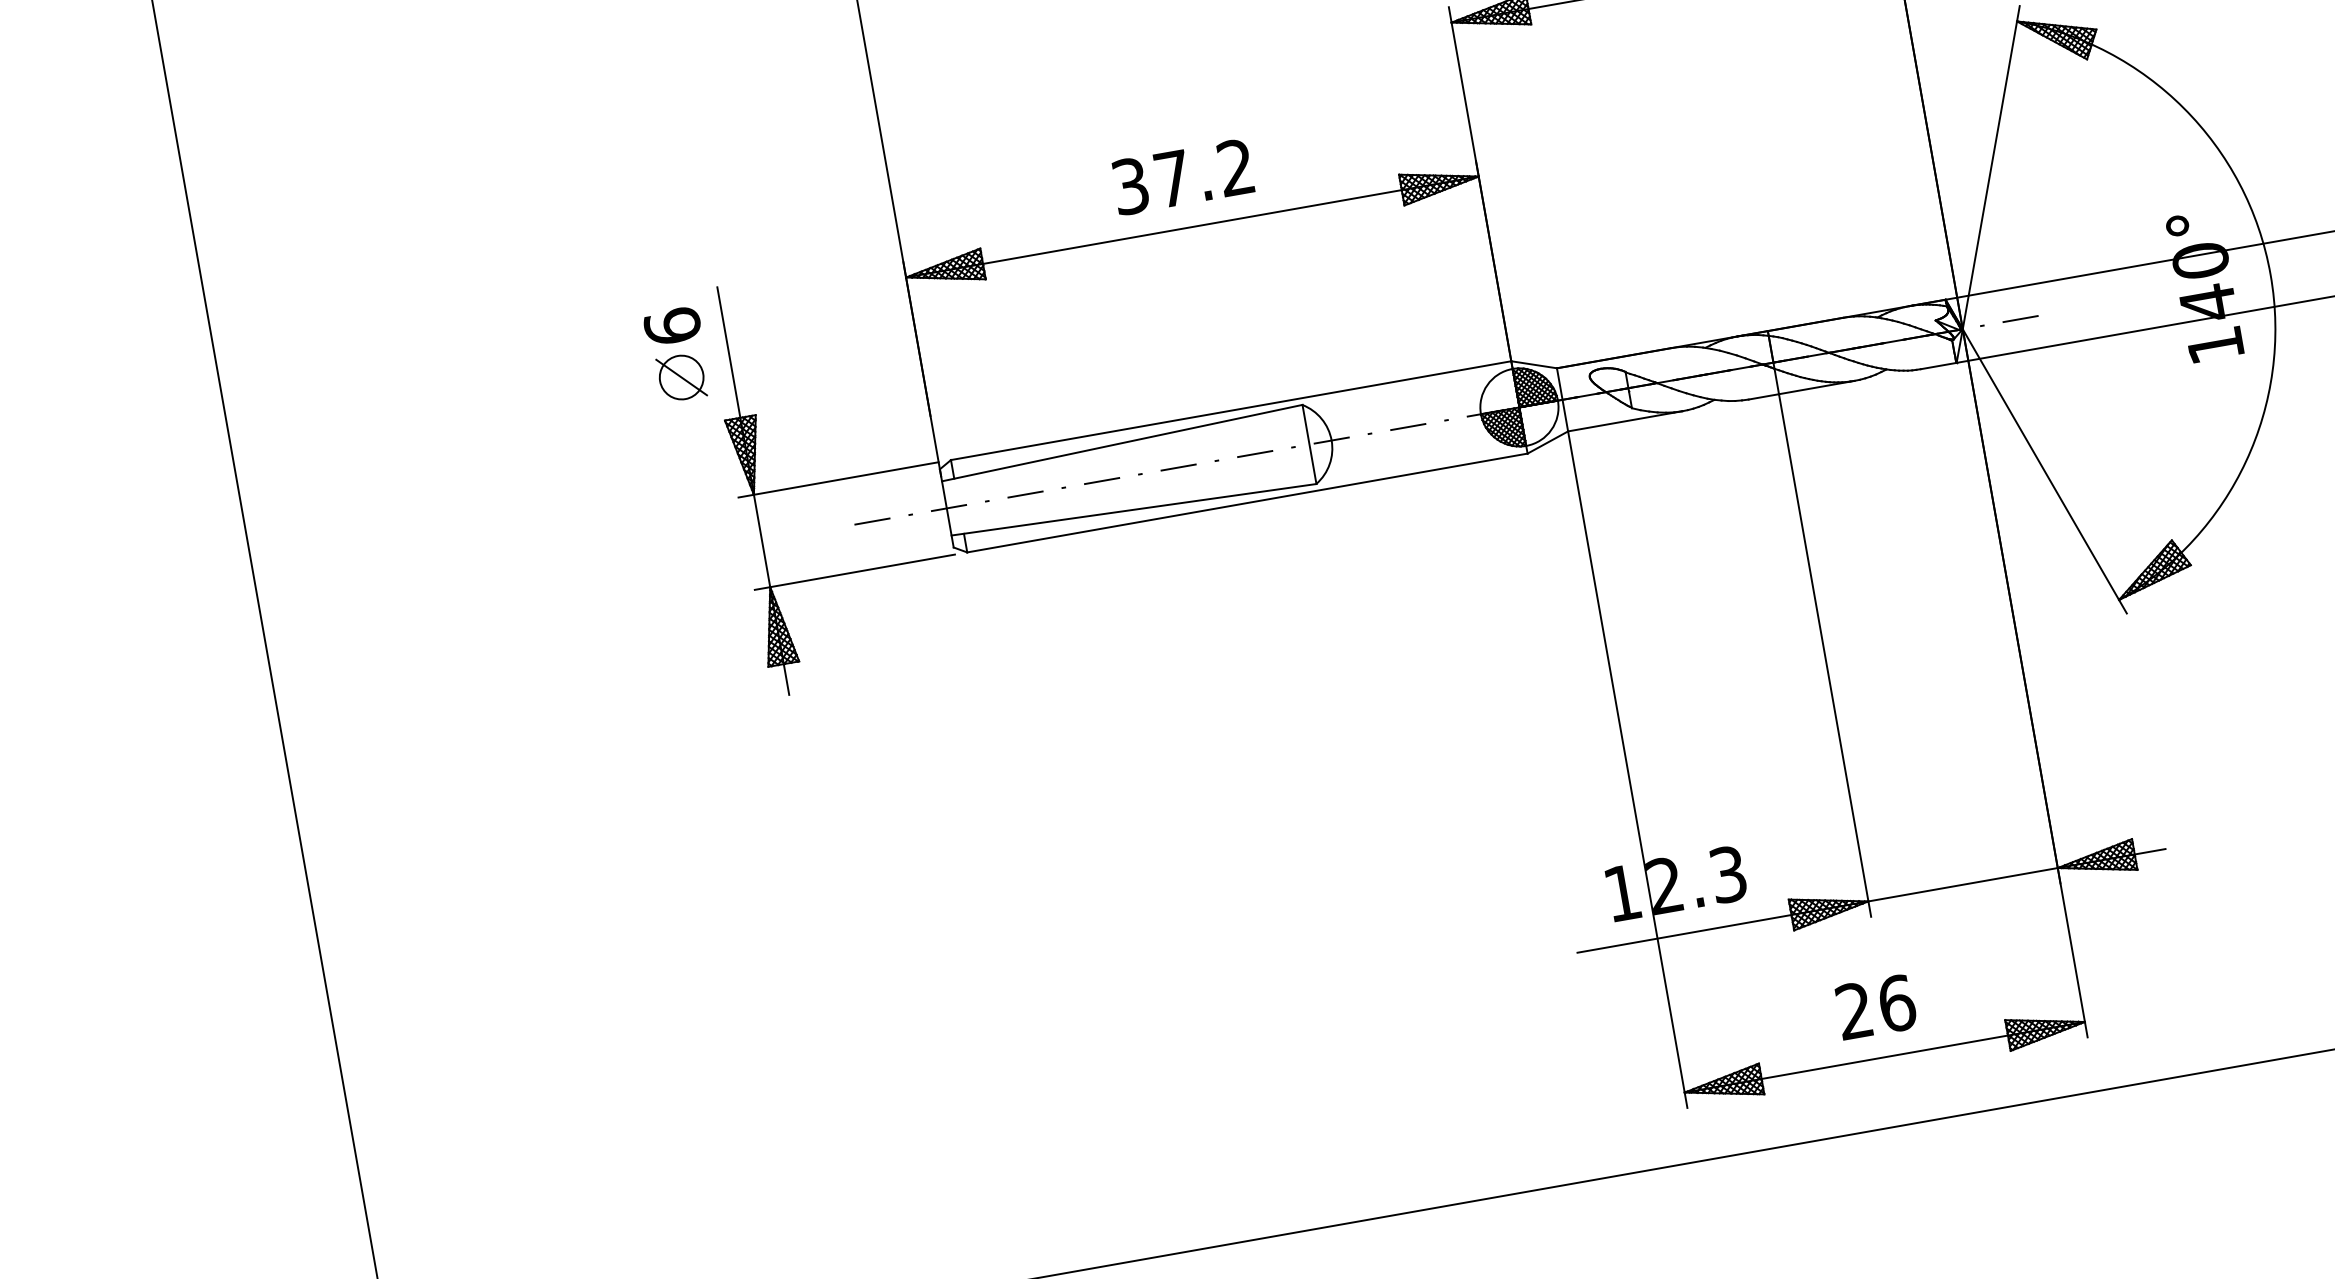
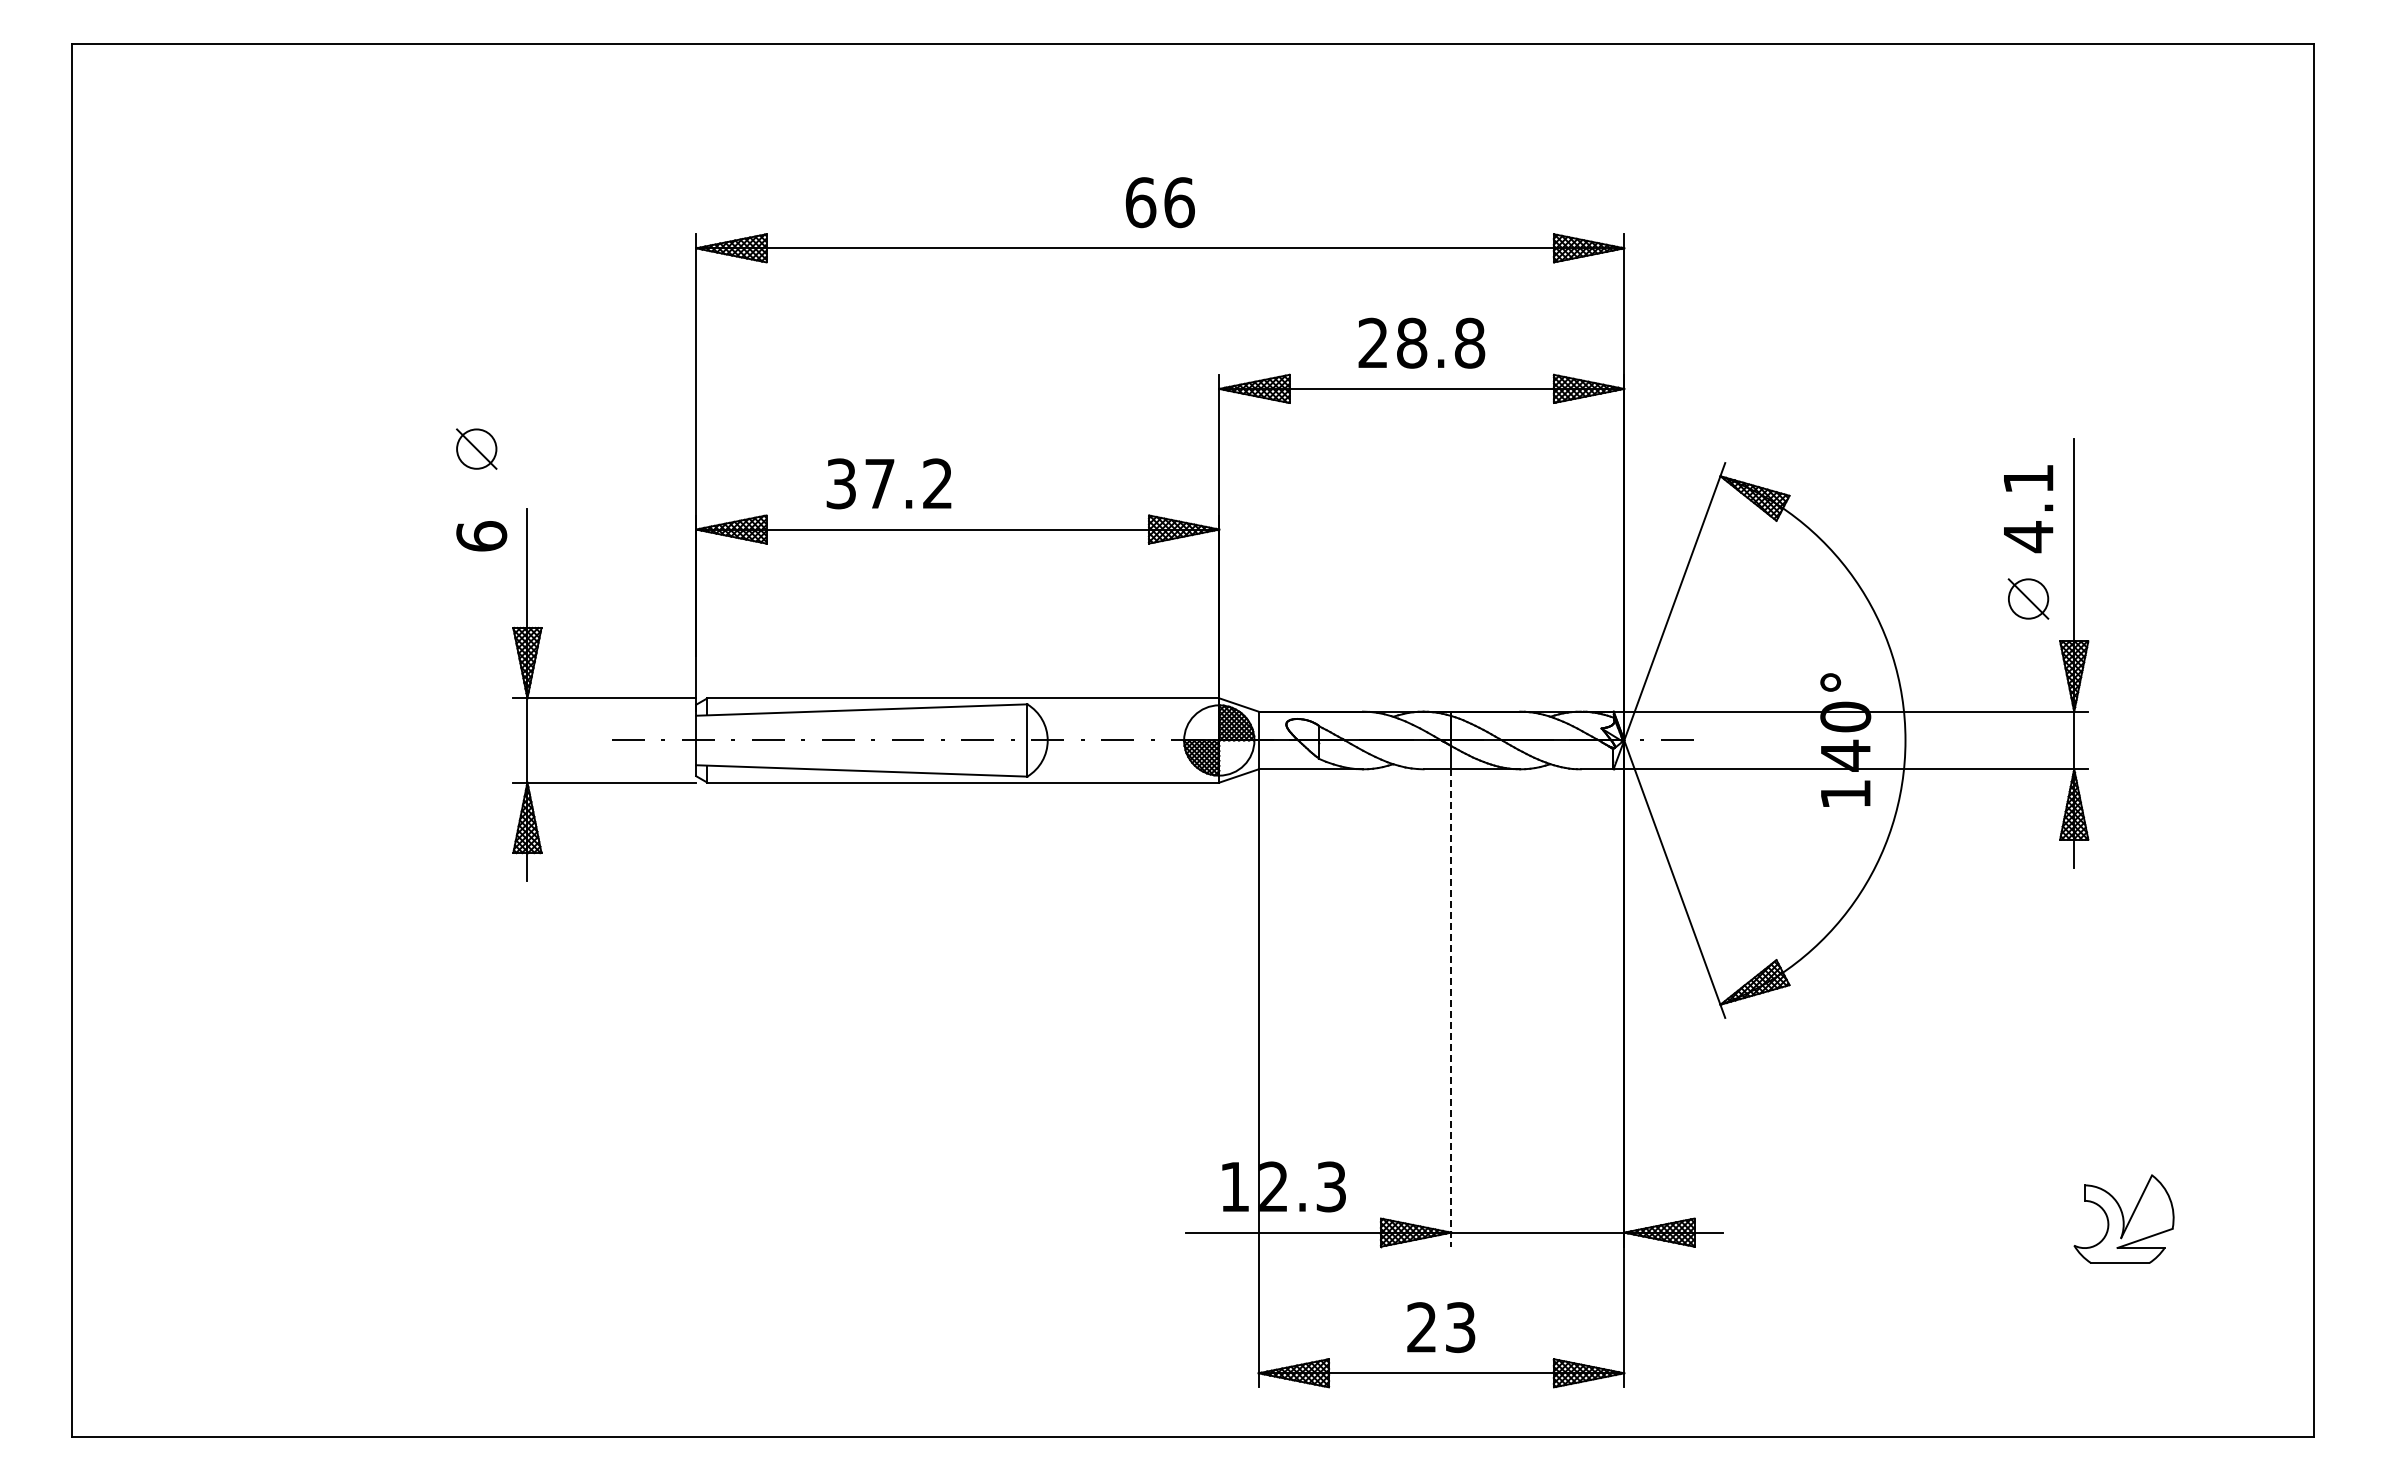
text: (1182, 176) -> (888, 483), moved
part: (681, 376) -> (476, 448), moved
line: (1825, 656) -> (1451, 1008), solid -> dashed
text: (1896, 1003) -> (1460, 1327), 26 -> 23

